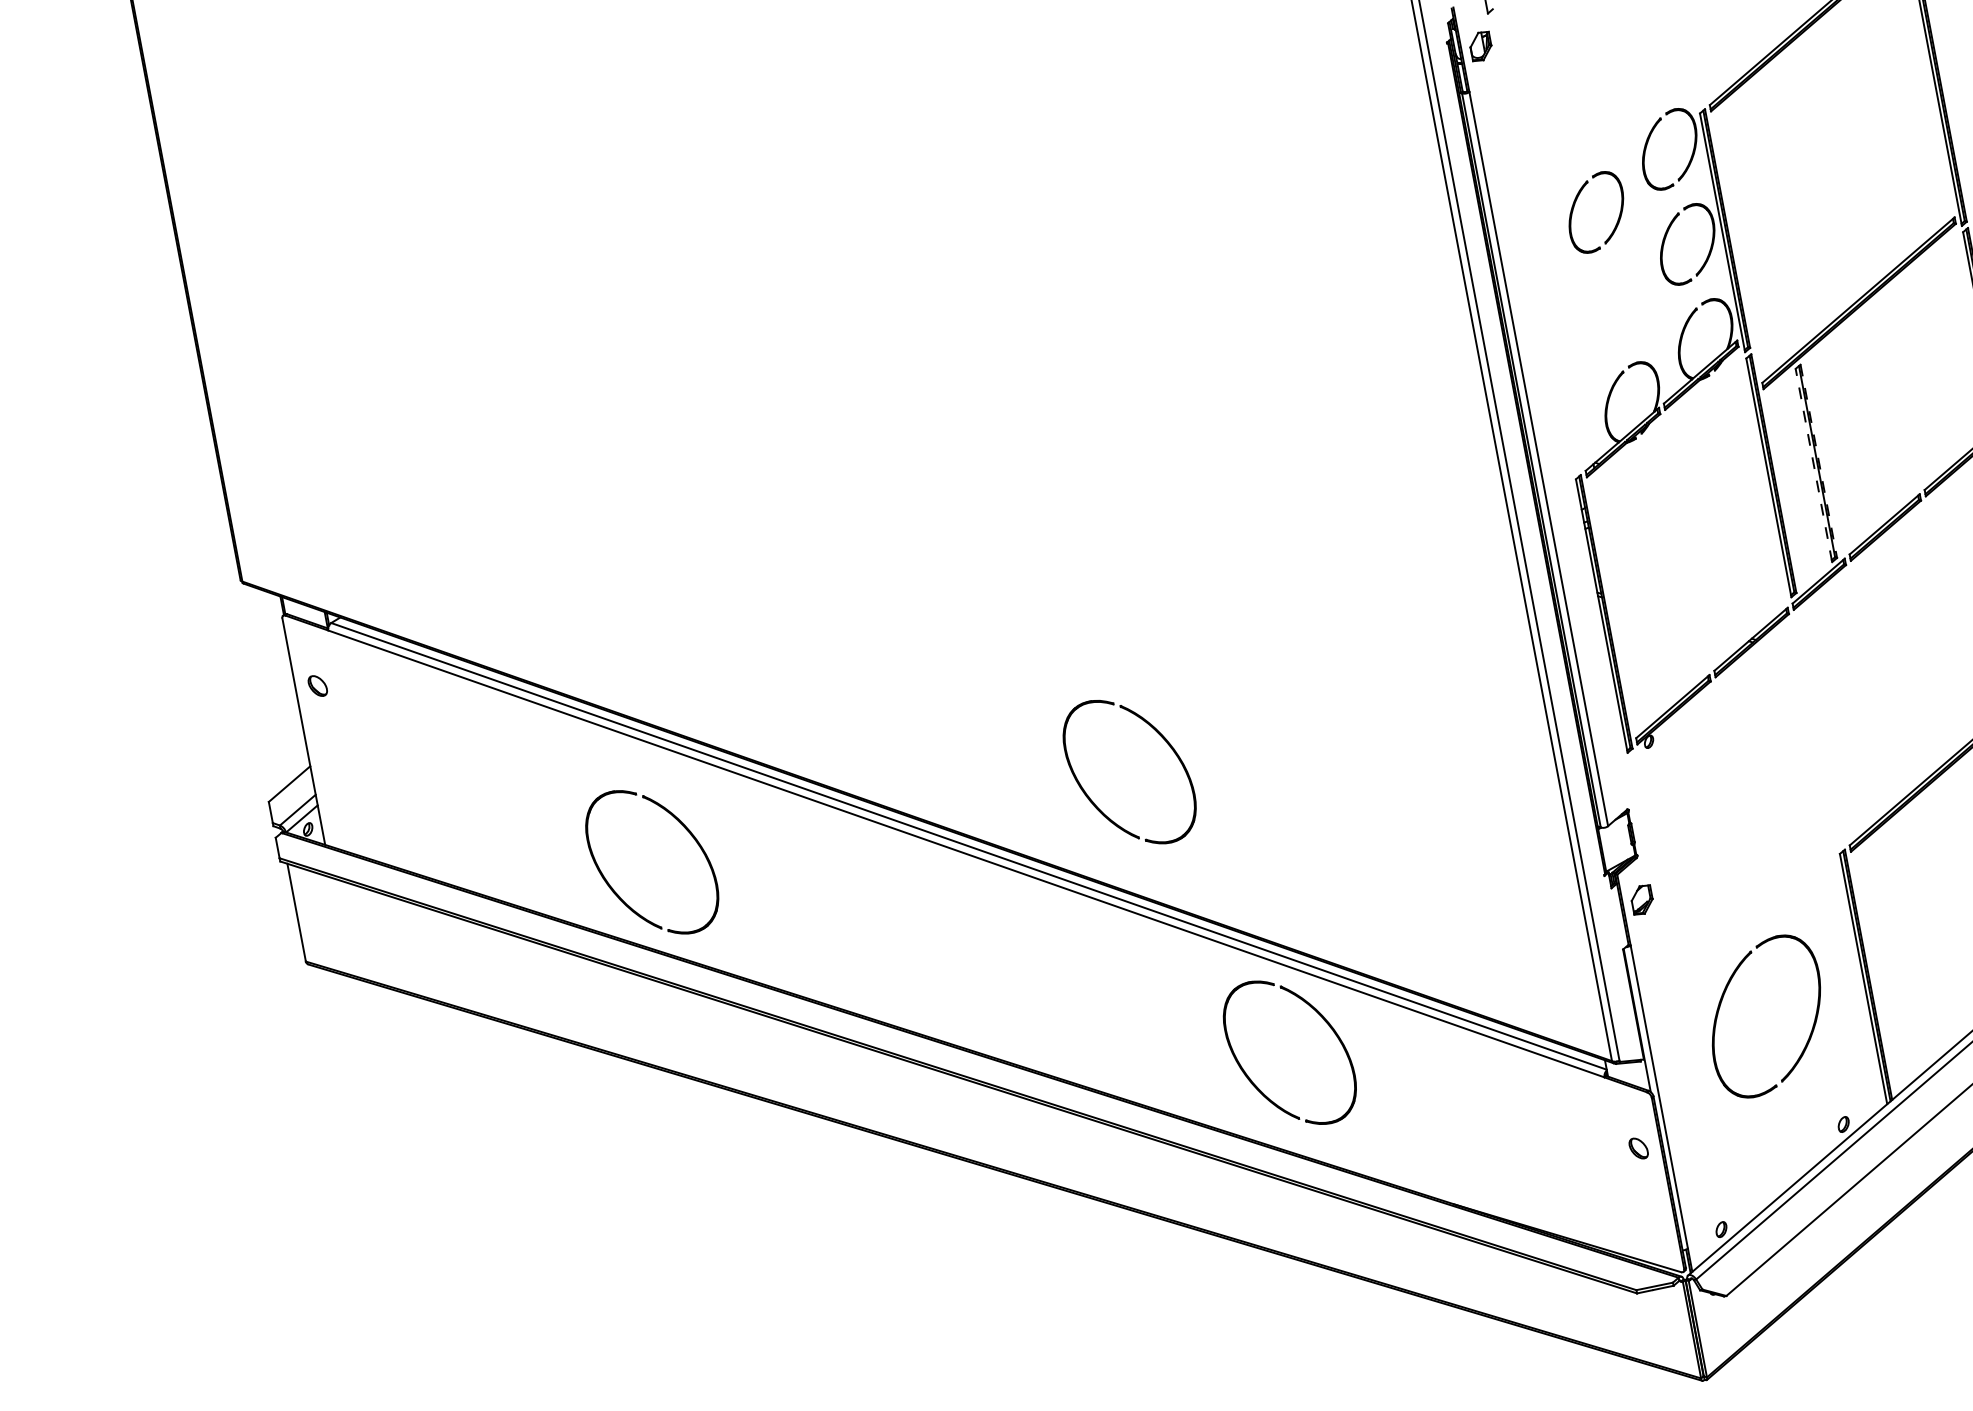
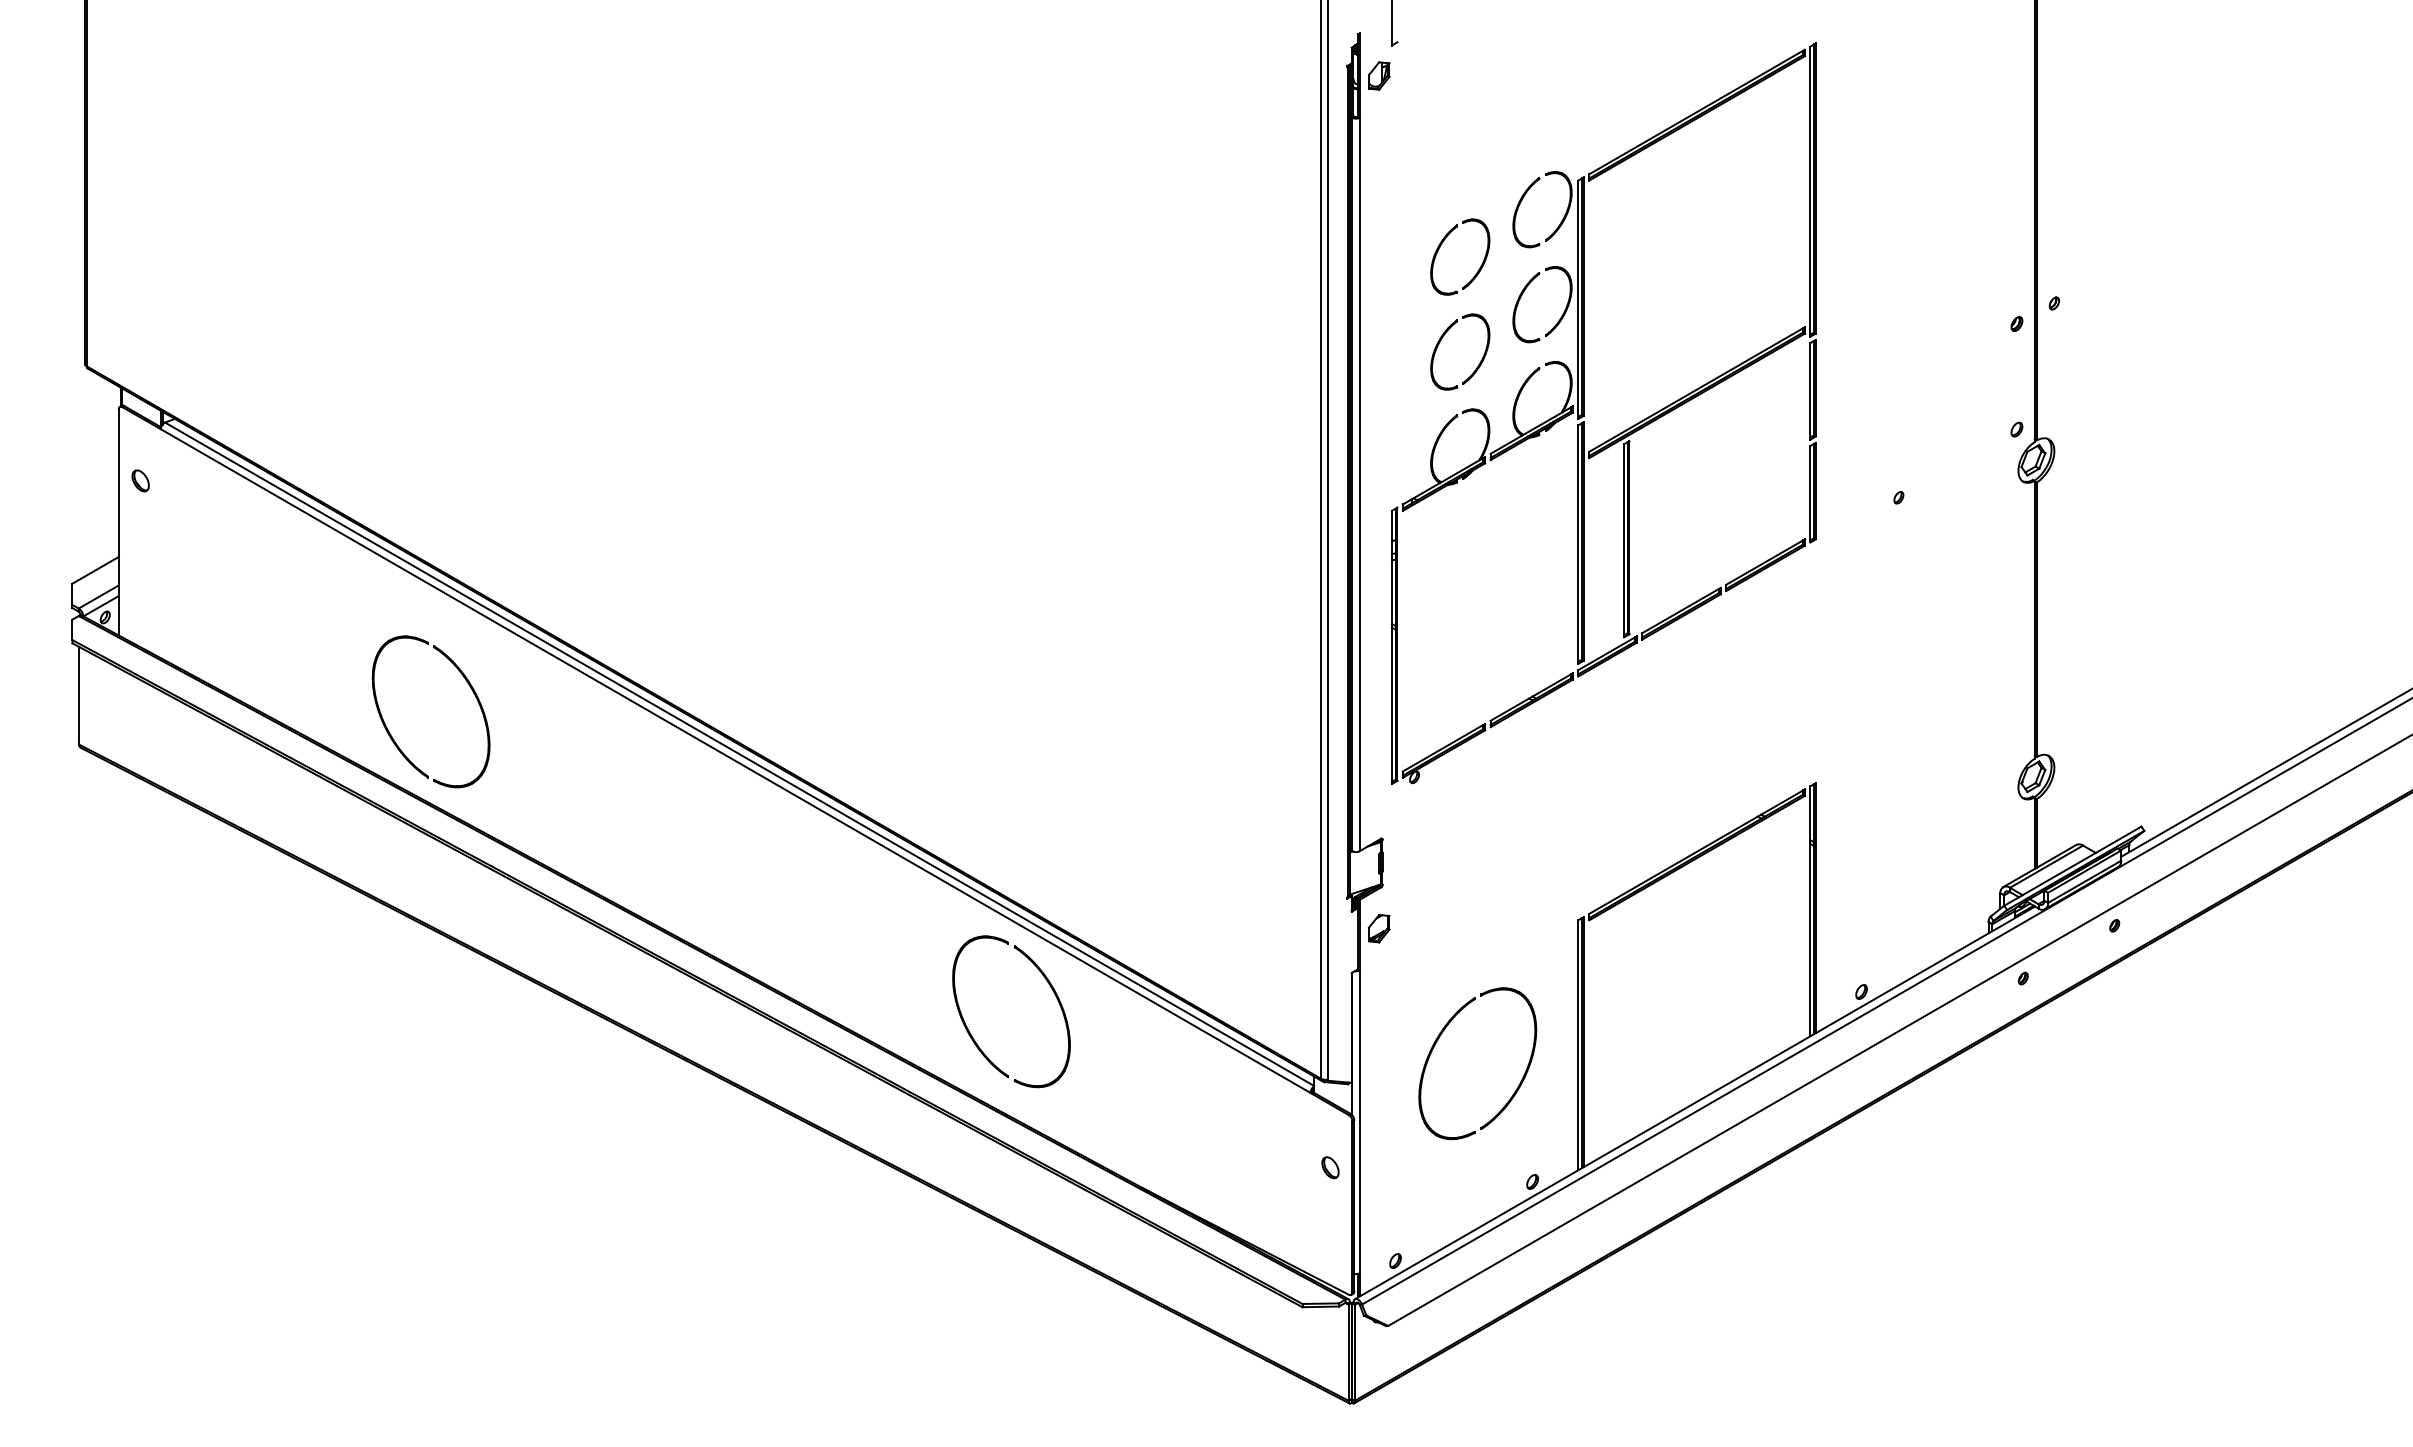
part: (1592, 301) -> (1440, 342), added
line: (1818, 461) -> (1629, 537), dashed -> solid
line: (1813, 465) -> (1623, 540), dashed -> solid
part: (1094, 802) -> (868, 734), removed

